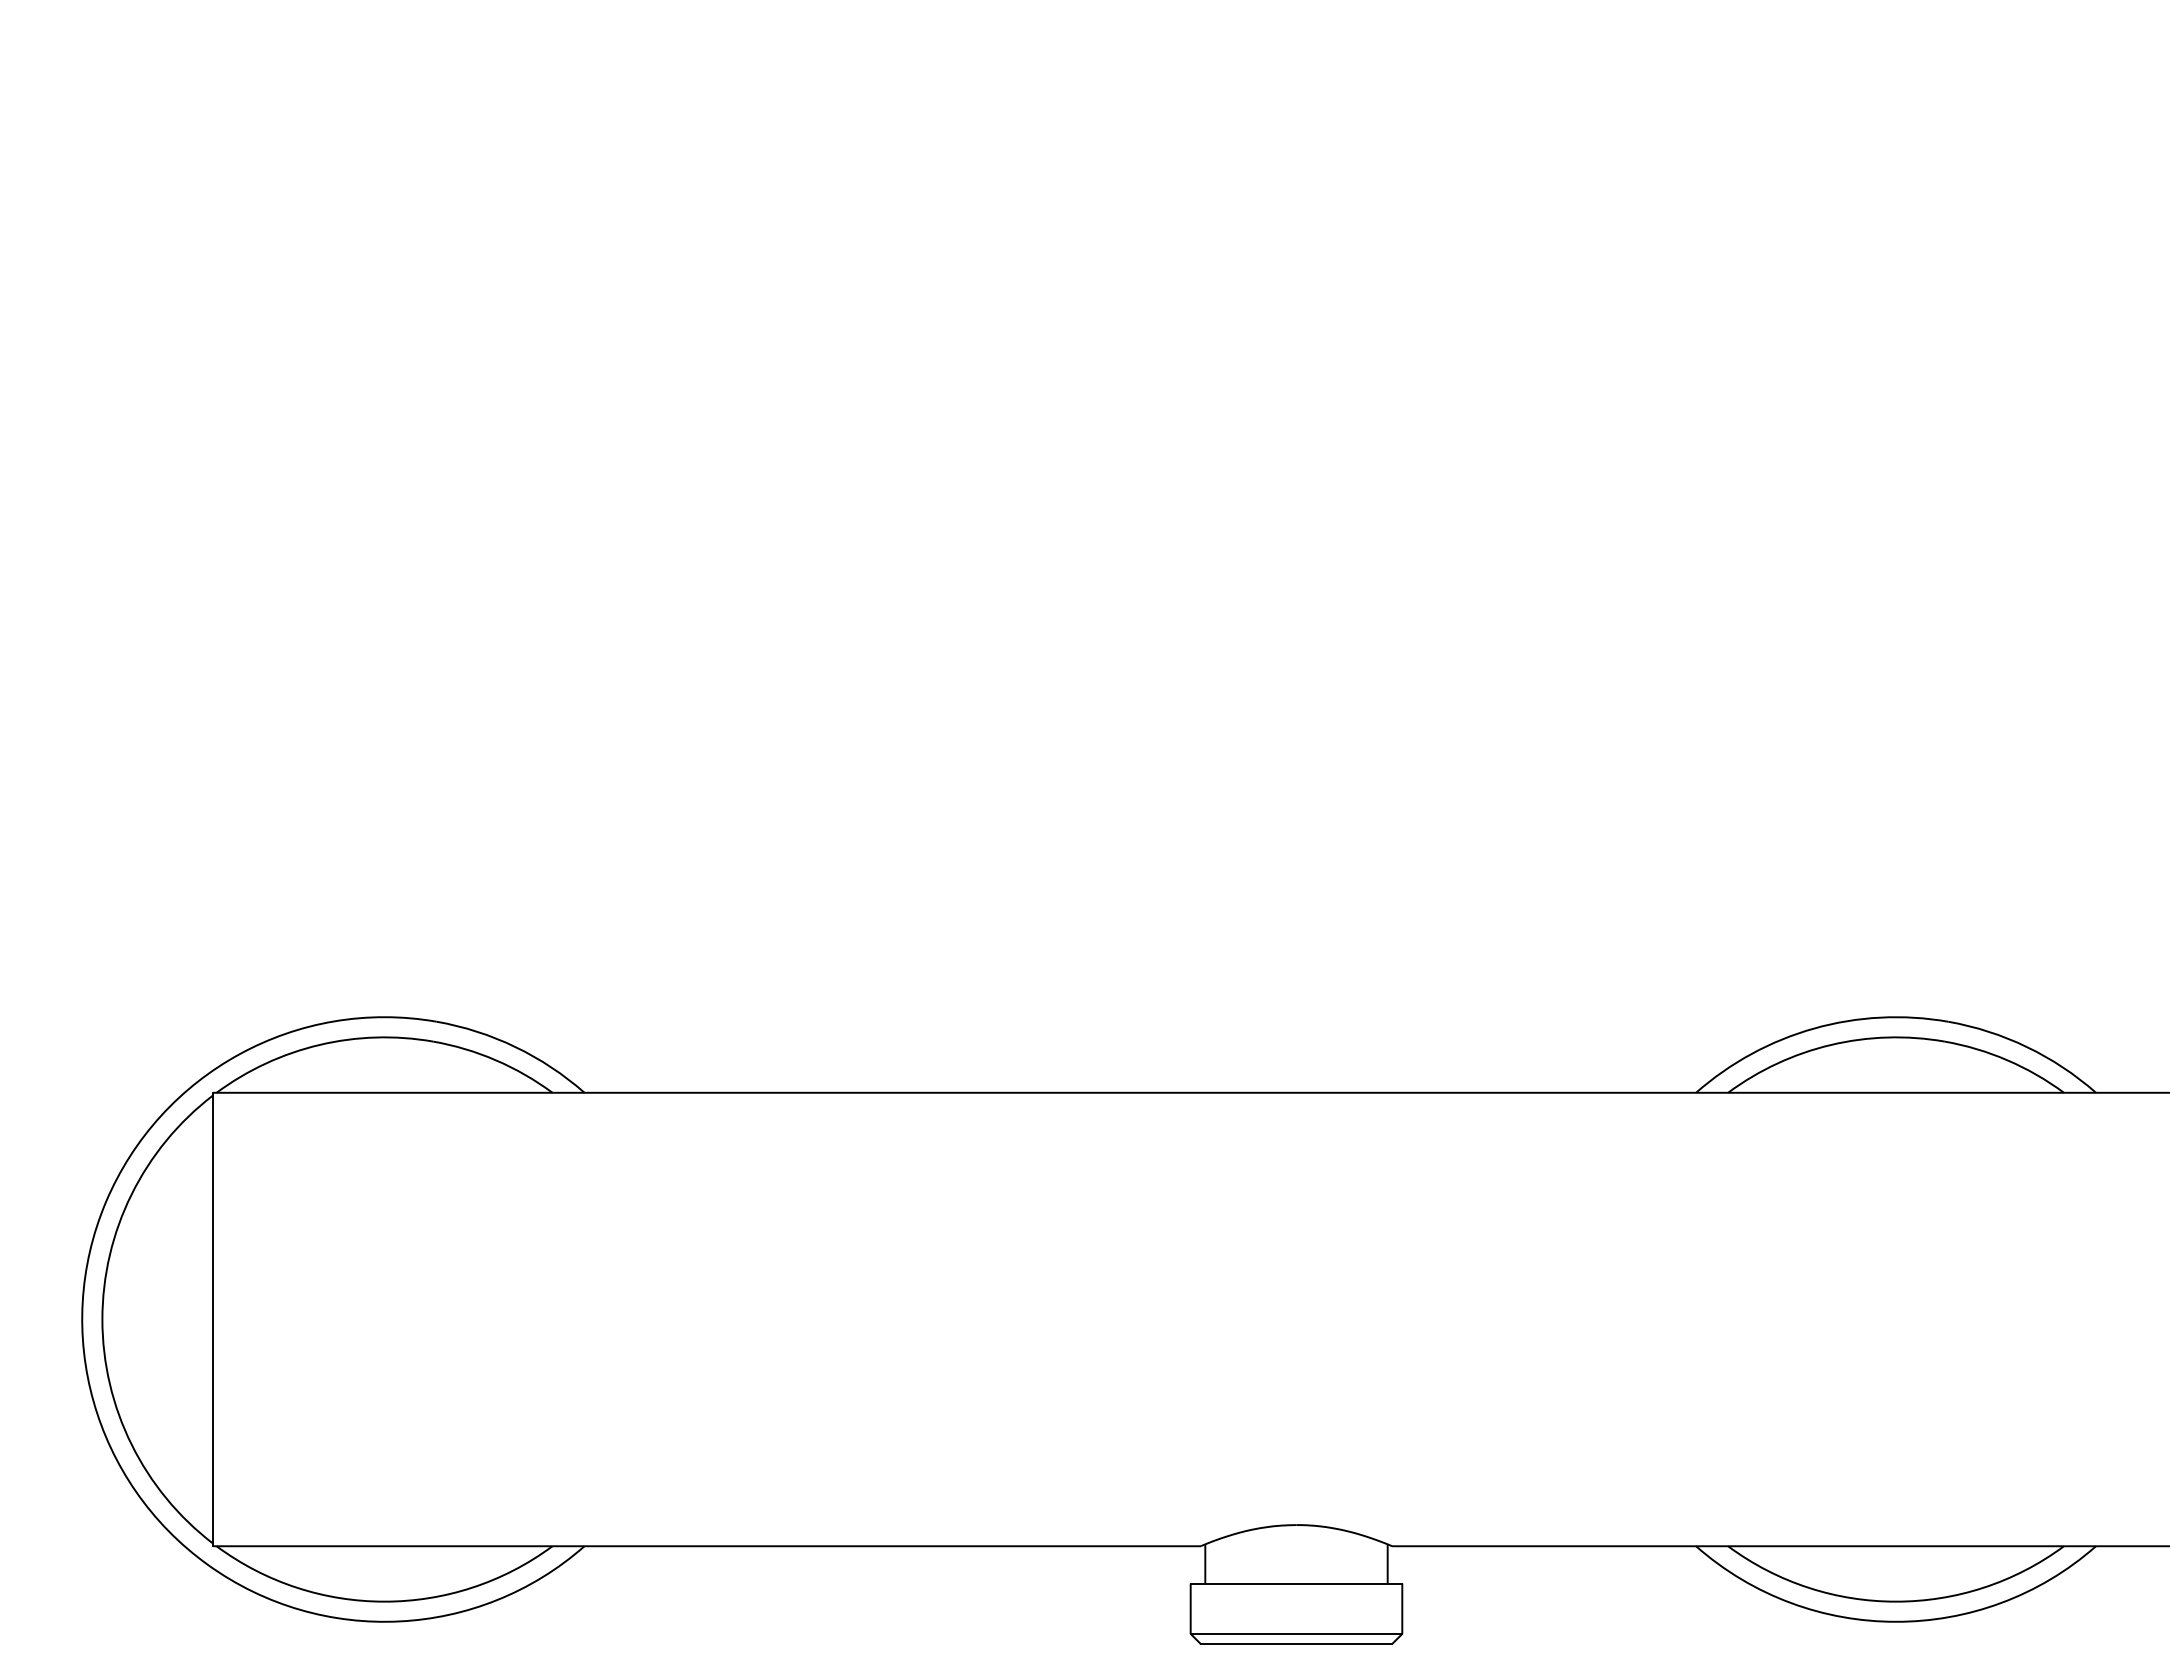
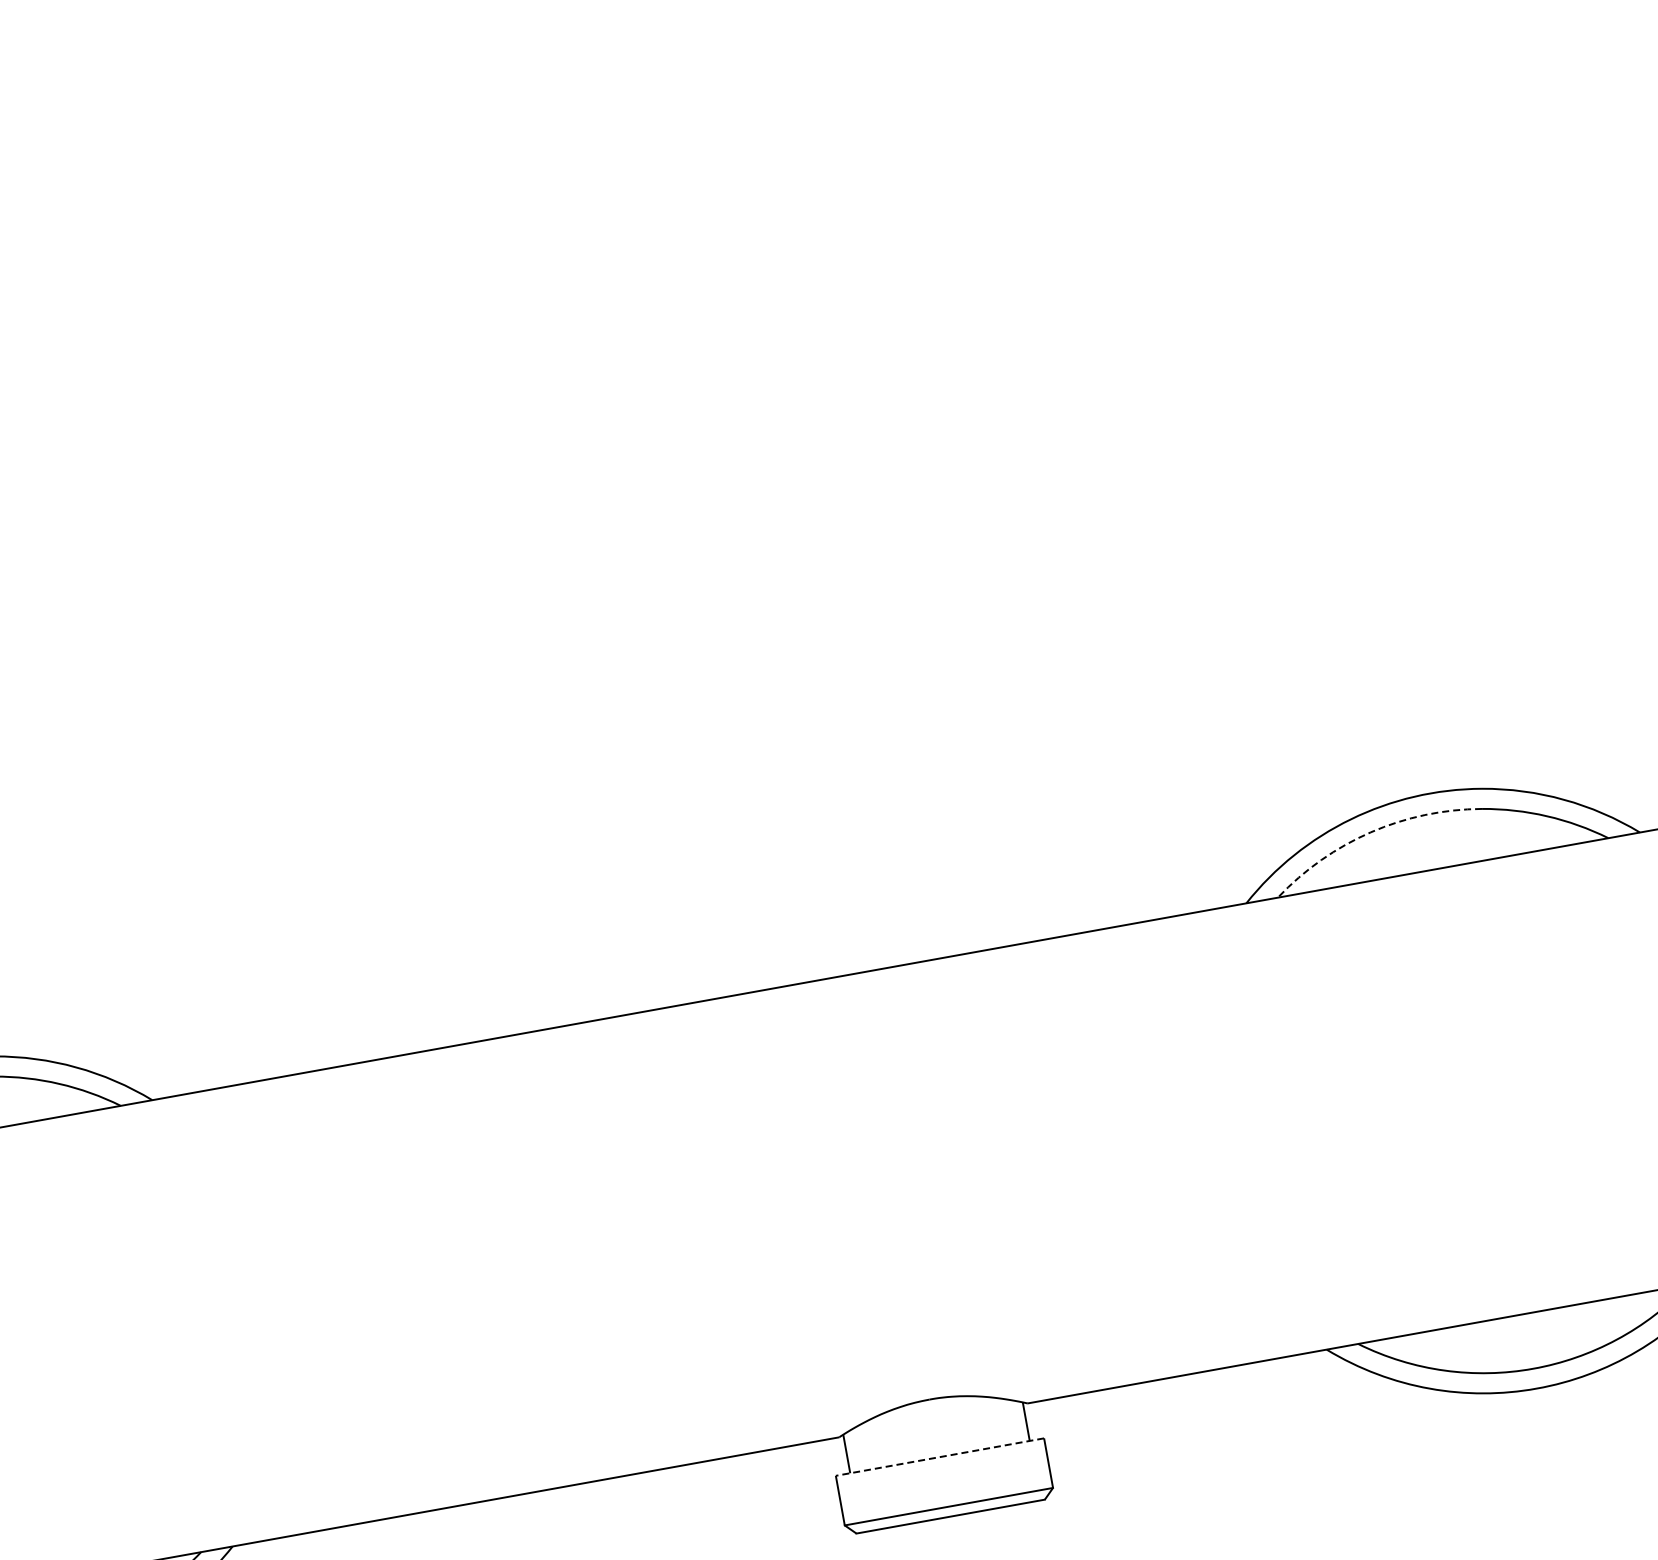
arc: (1831, 1044) -> (1371, 831), solid -> dashed
line: (1296, 1583) -> (939, 1457), solid -> dashed

